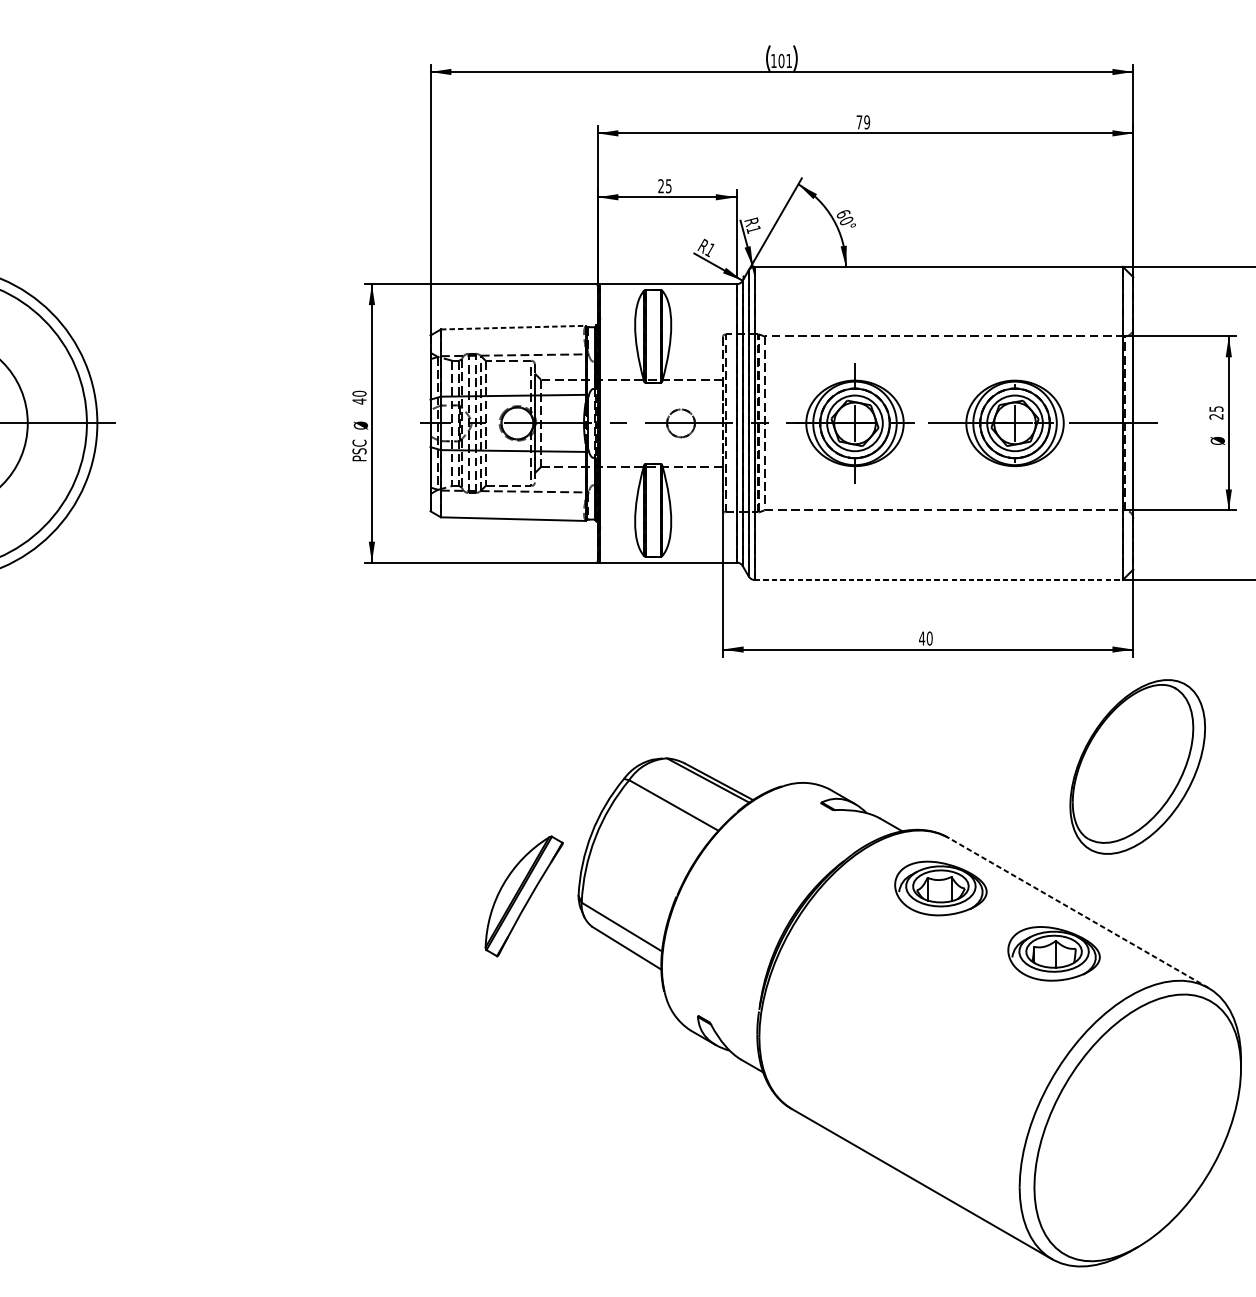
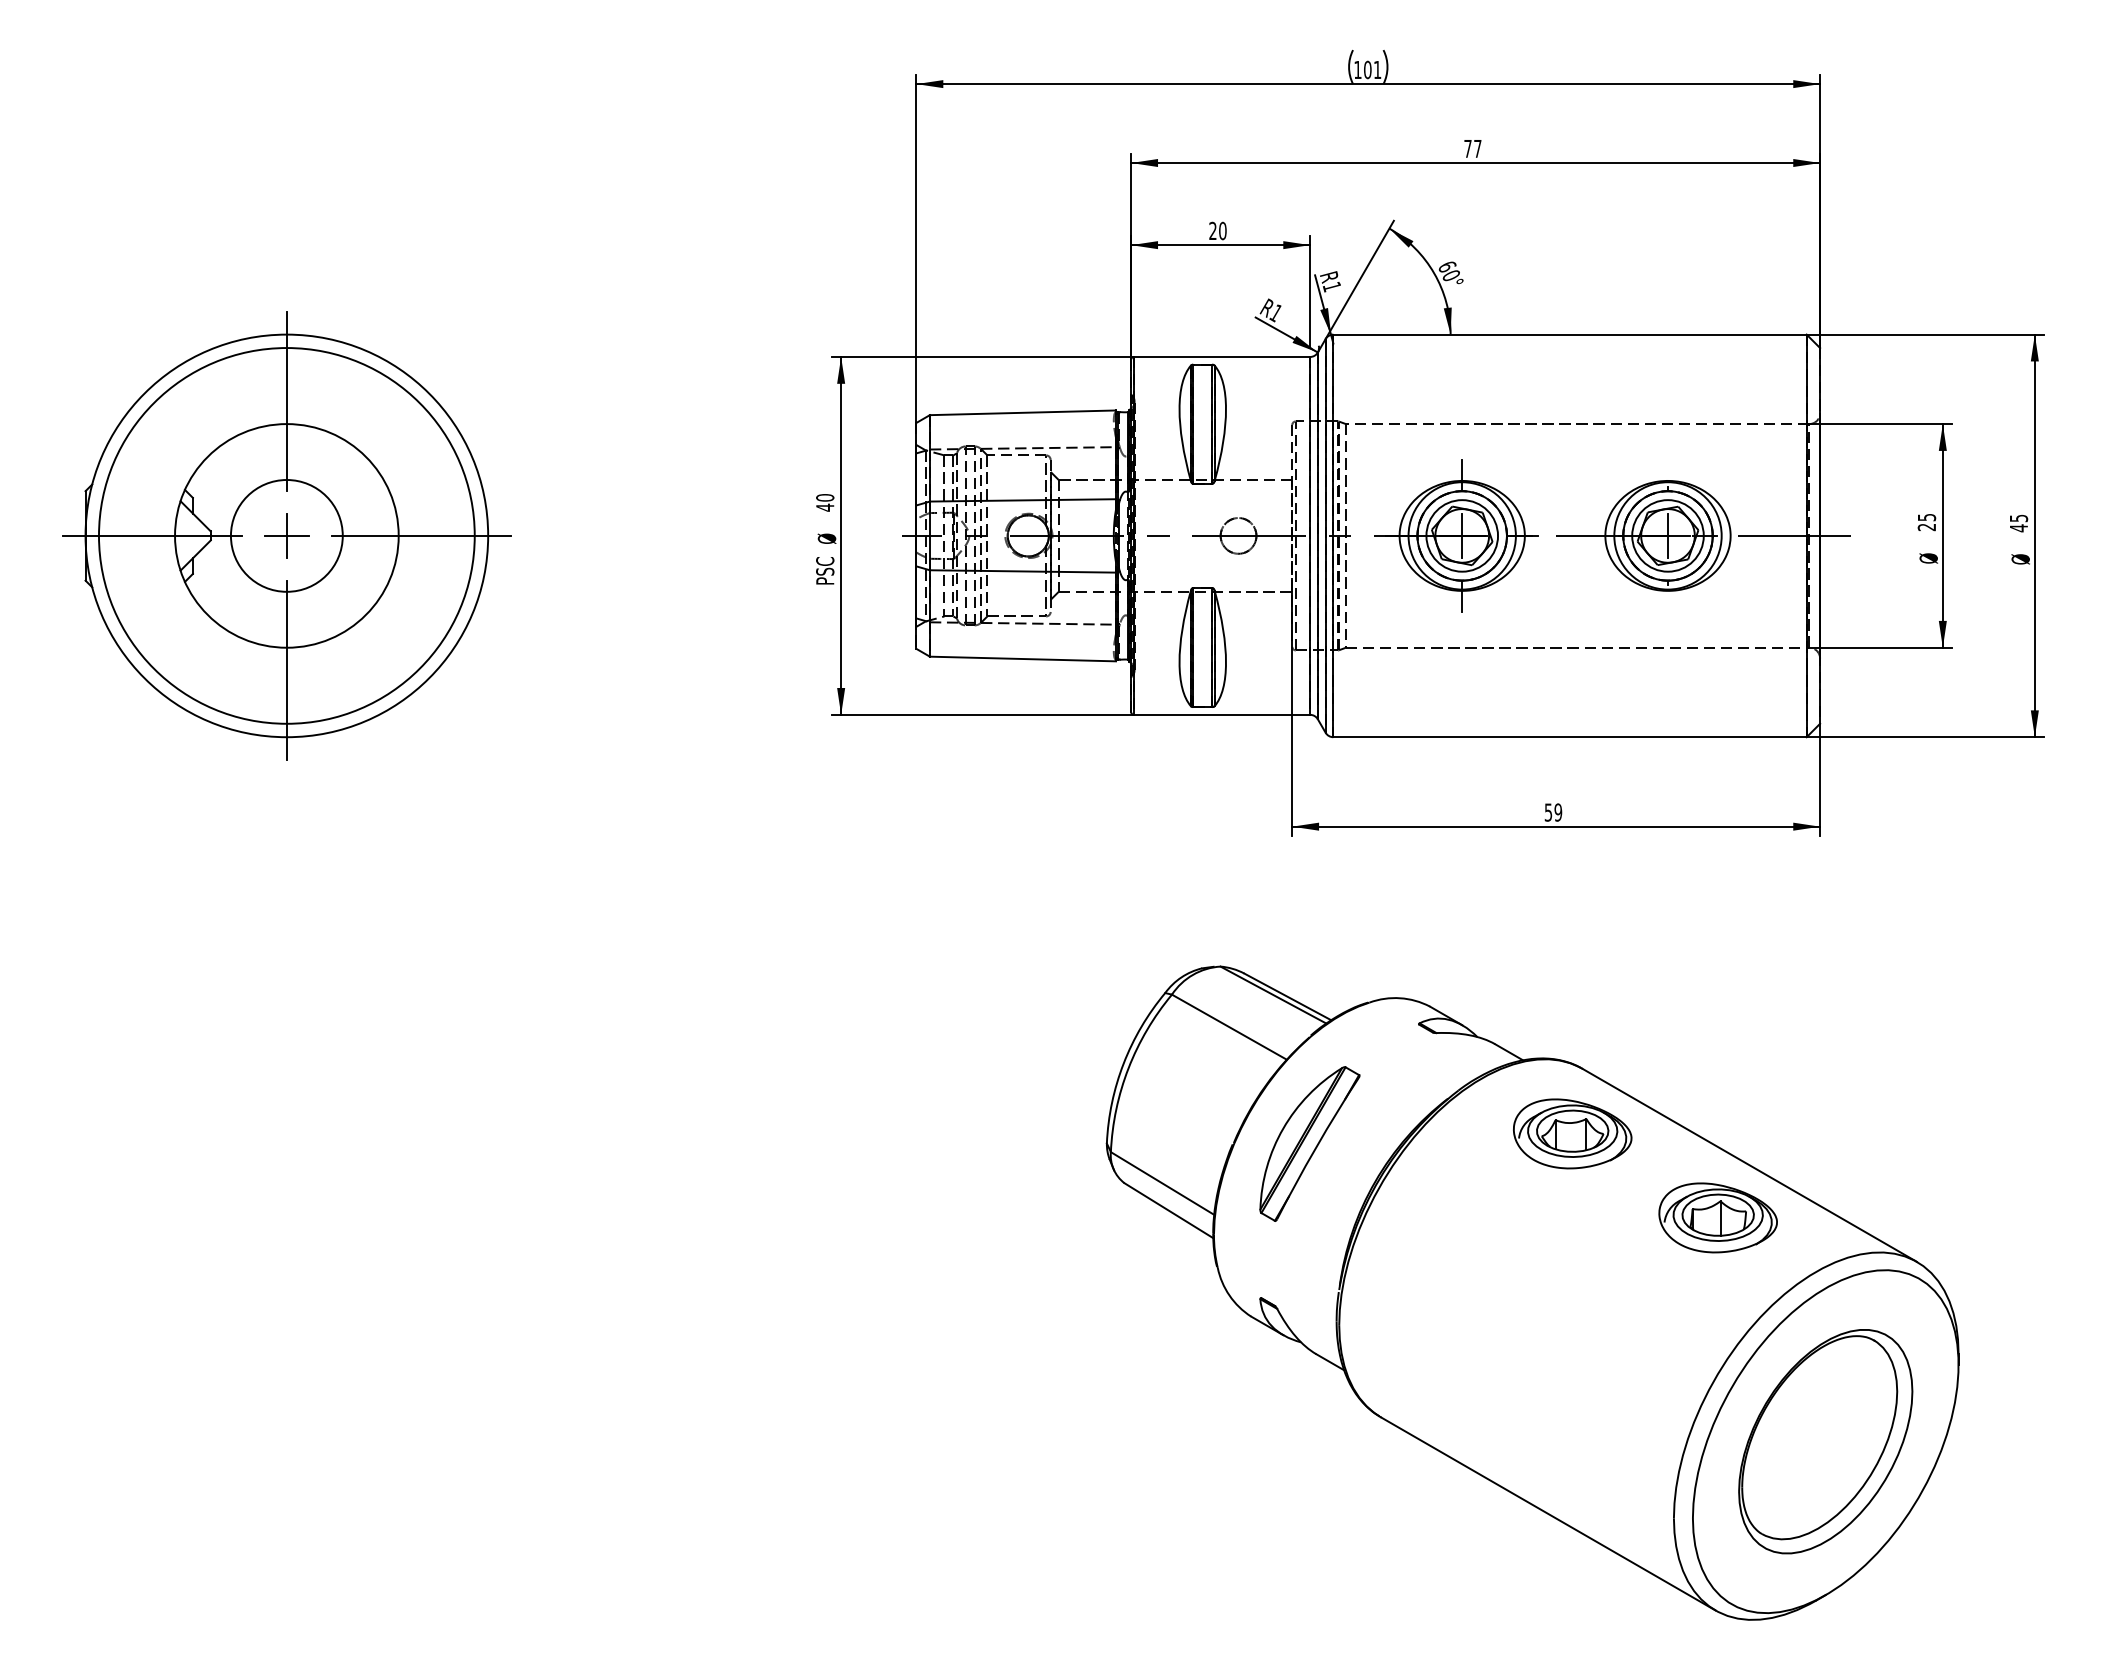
text: (866, 122) -> (1477, 148), 79 -> 77
text: (668, 185) -> (1222, 230), 25 -> 20
line: (513, 327) -> (1023, 412), dashed -> solid
line: (939, 580) -> (1570, 737), dashed -> solid
text: (925, 638) -> (1553, 812), 40 -> 59
part: (1137, 766) -> (1825, 1441), moved
part: (523, 895) -> (1309, 1143), moved
line: (1078, 913) -> (1749, 1165), dashed -> solid

